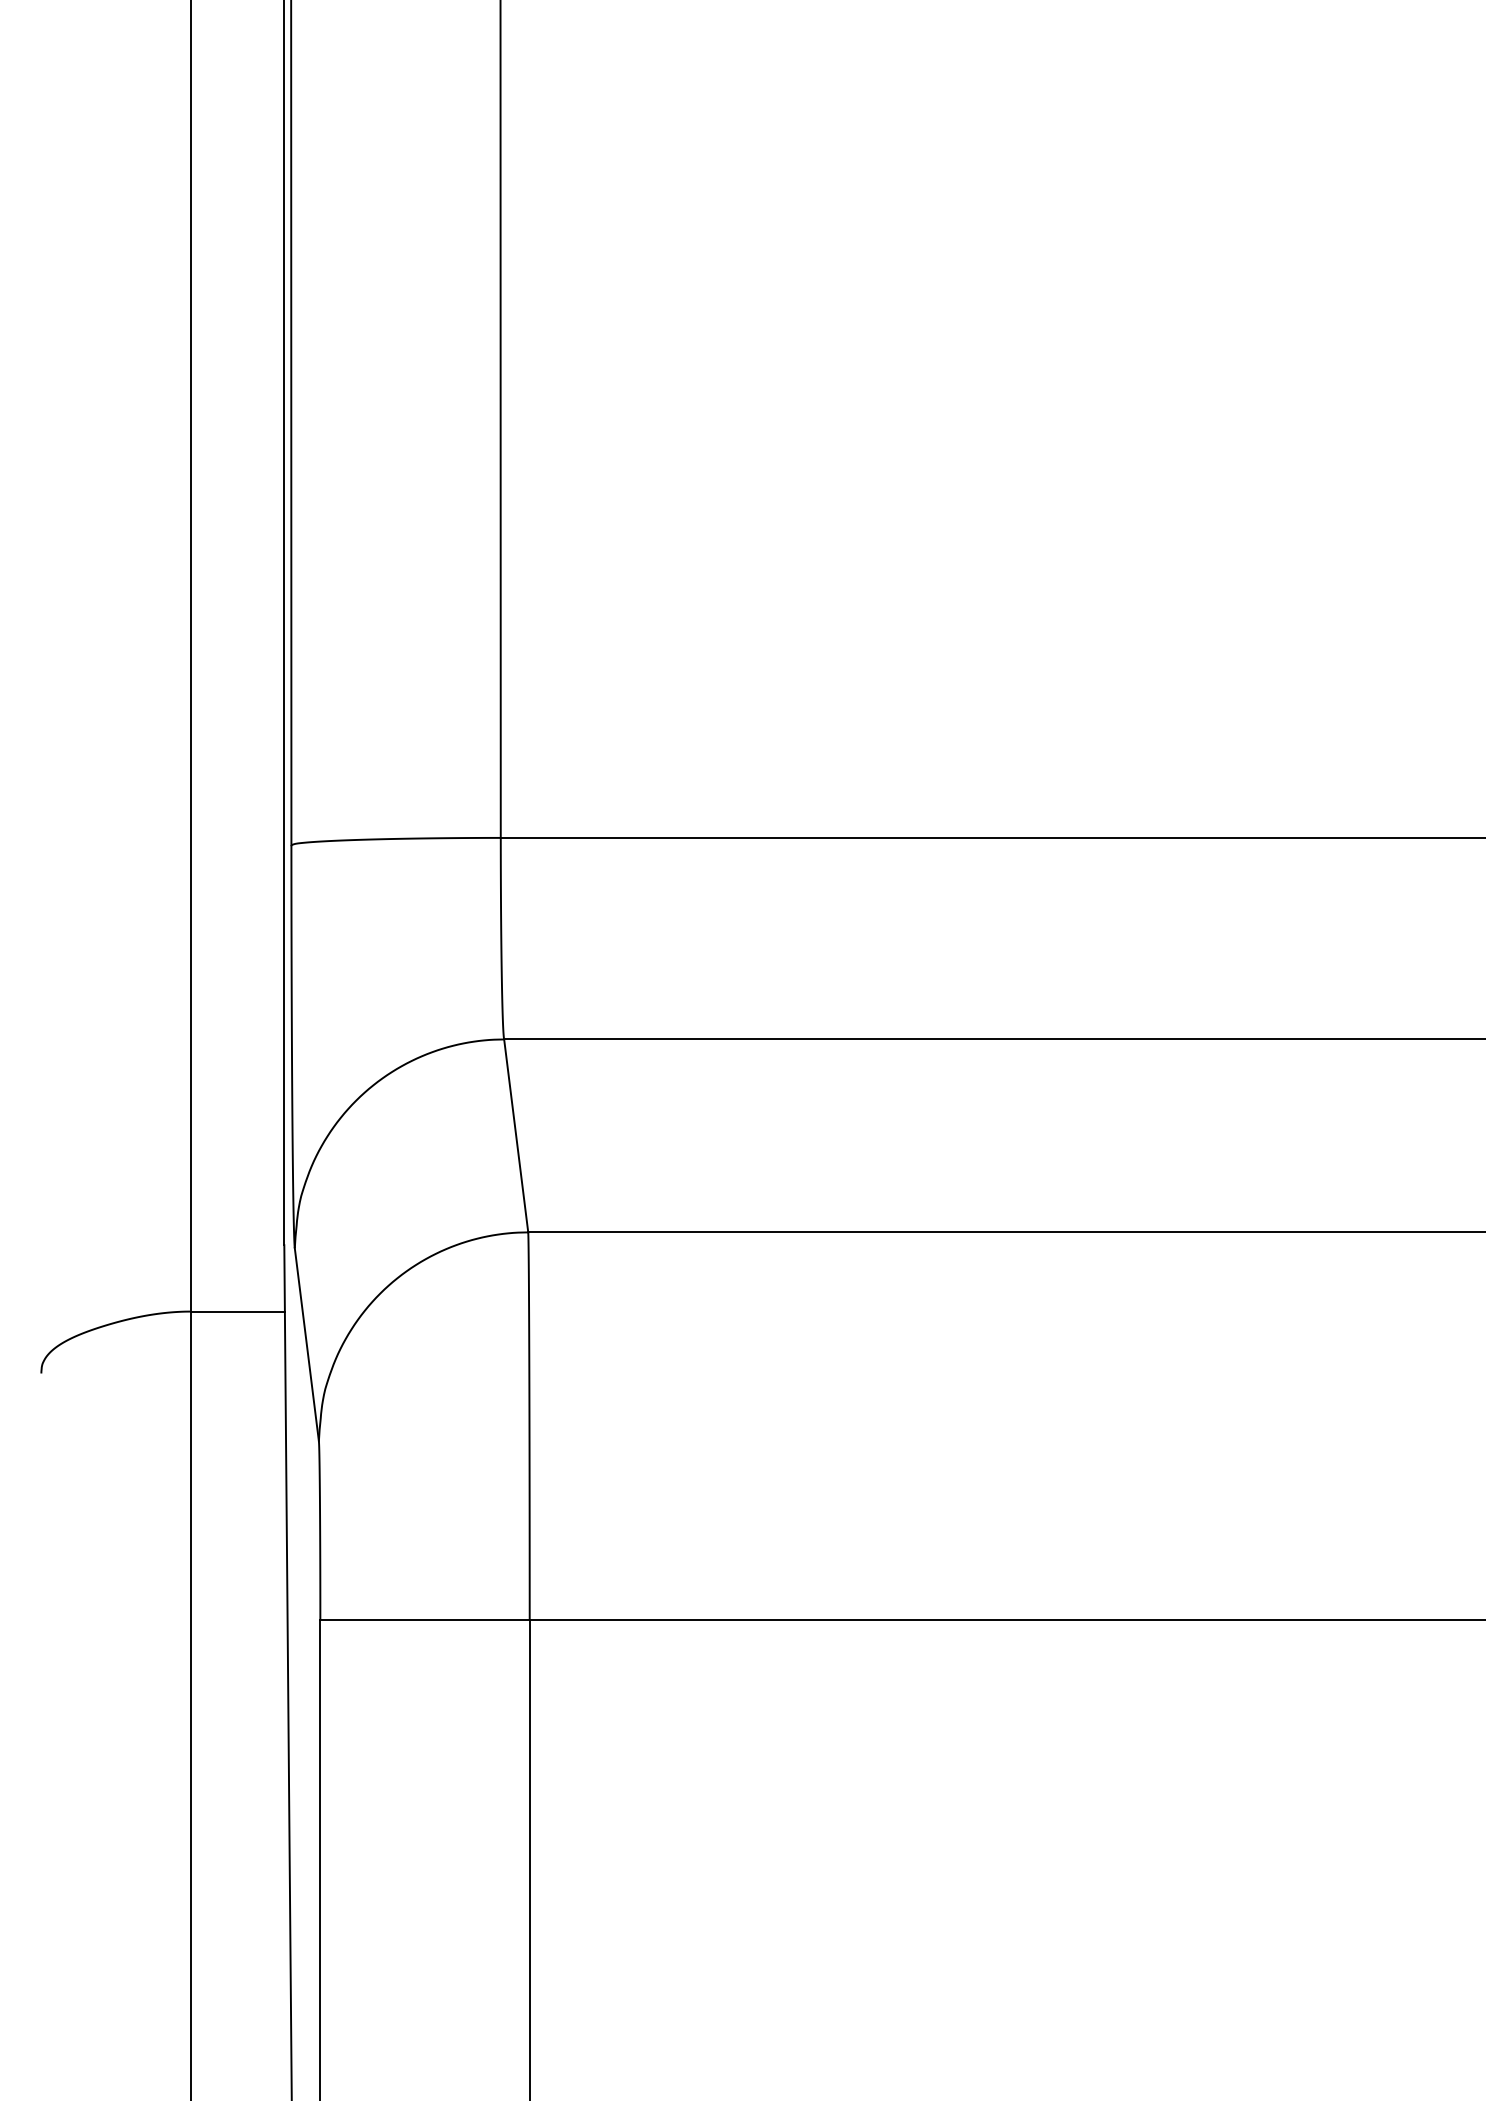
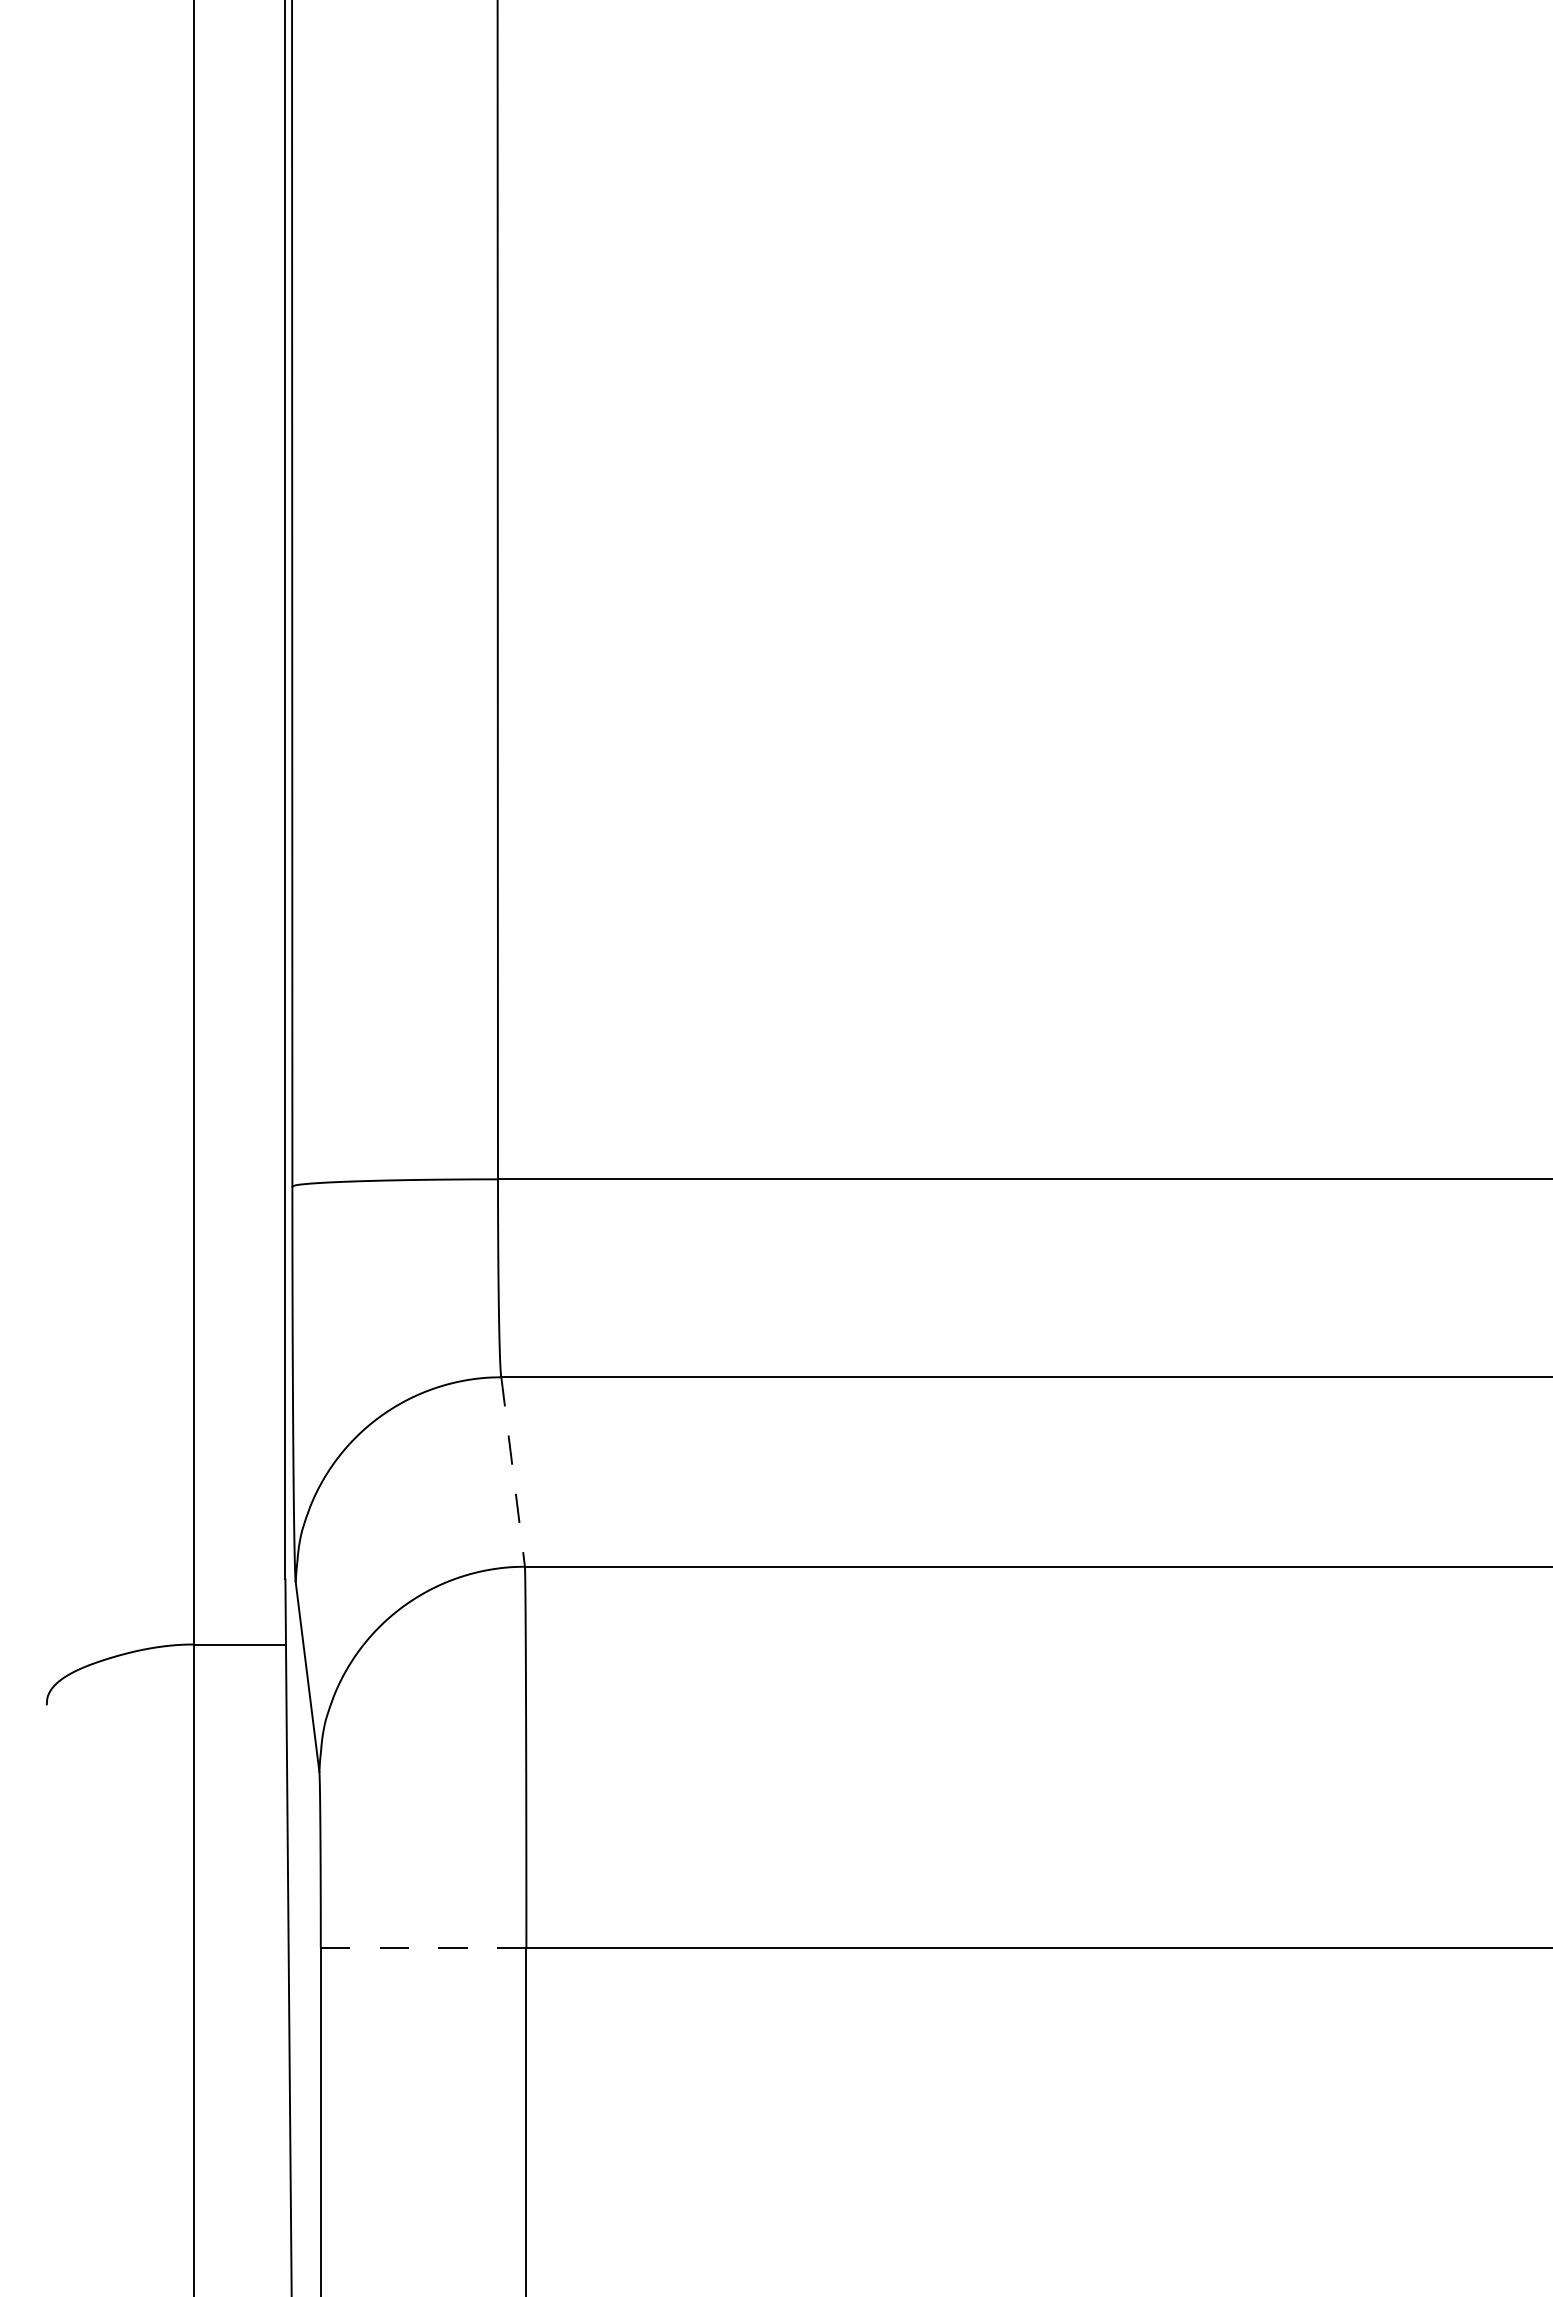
line: (516, 1136) -> (513, 1472), solid -> dashed
line: (424, 1620) -> (423, 1947), solid -> dashed

